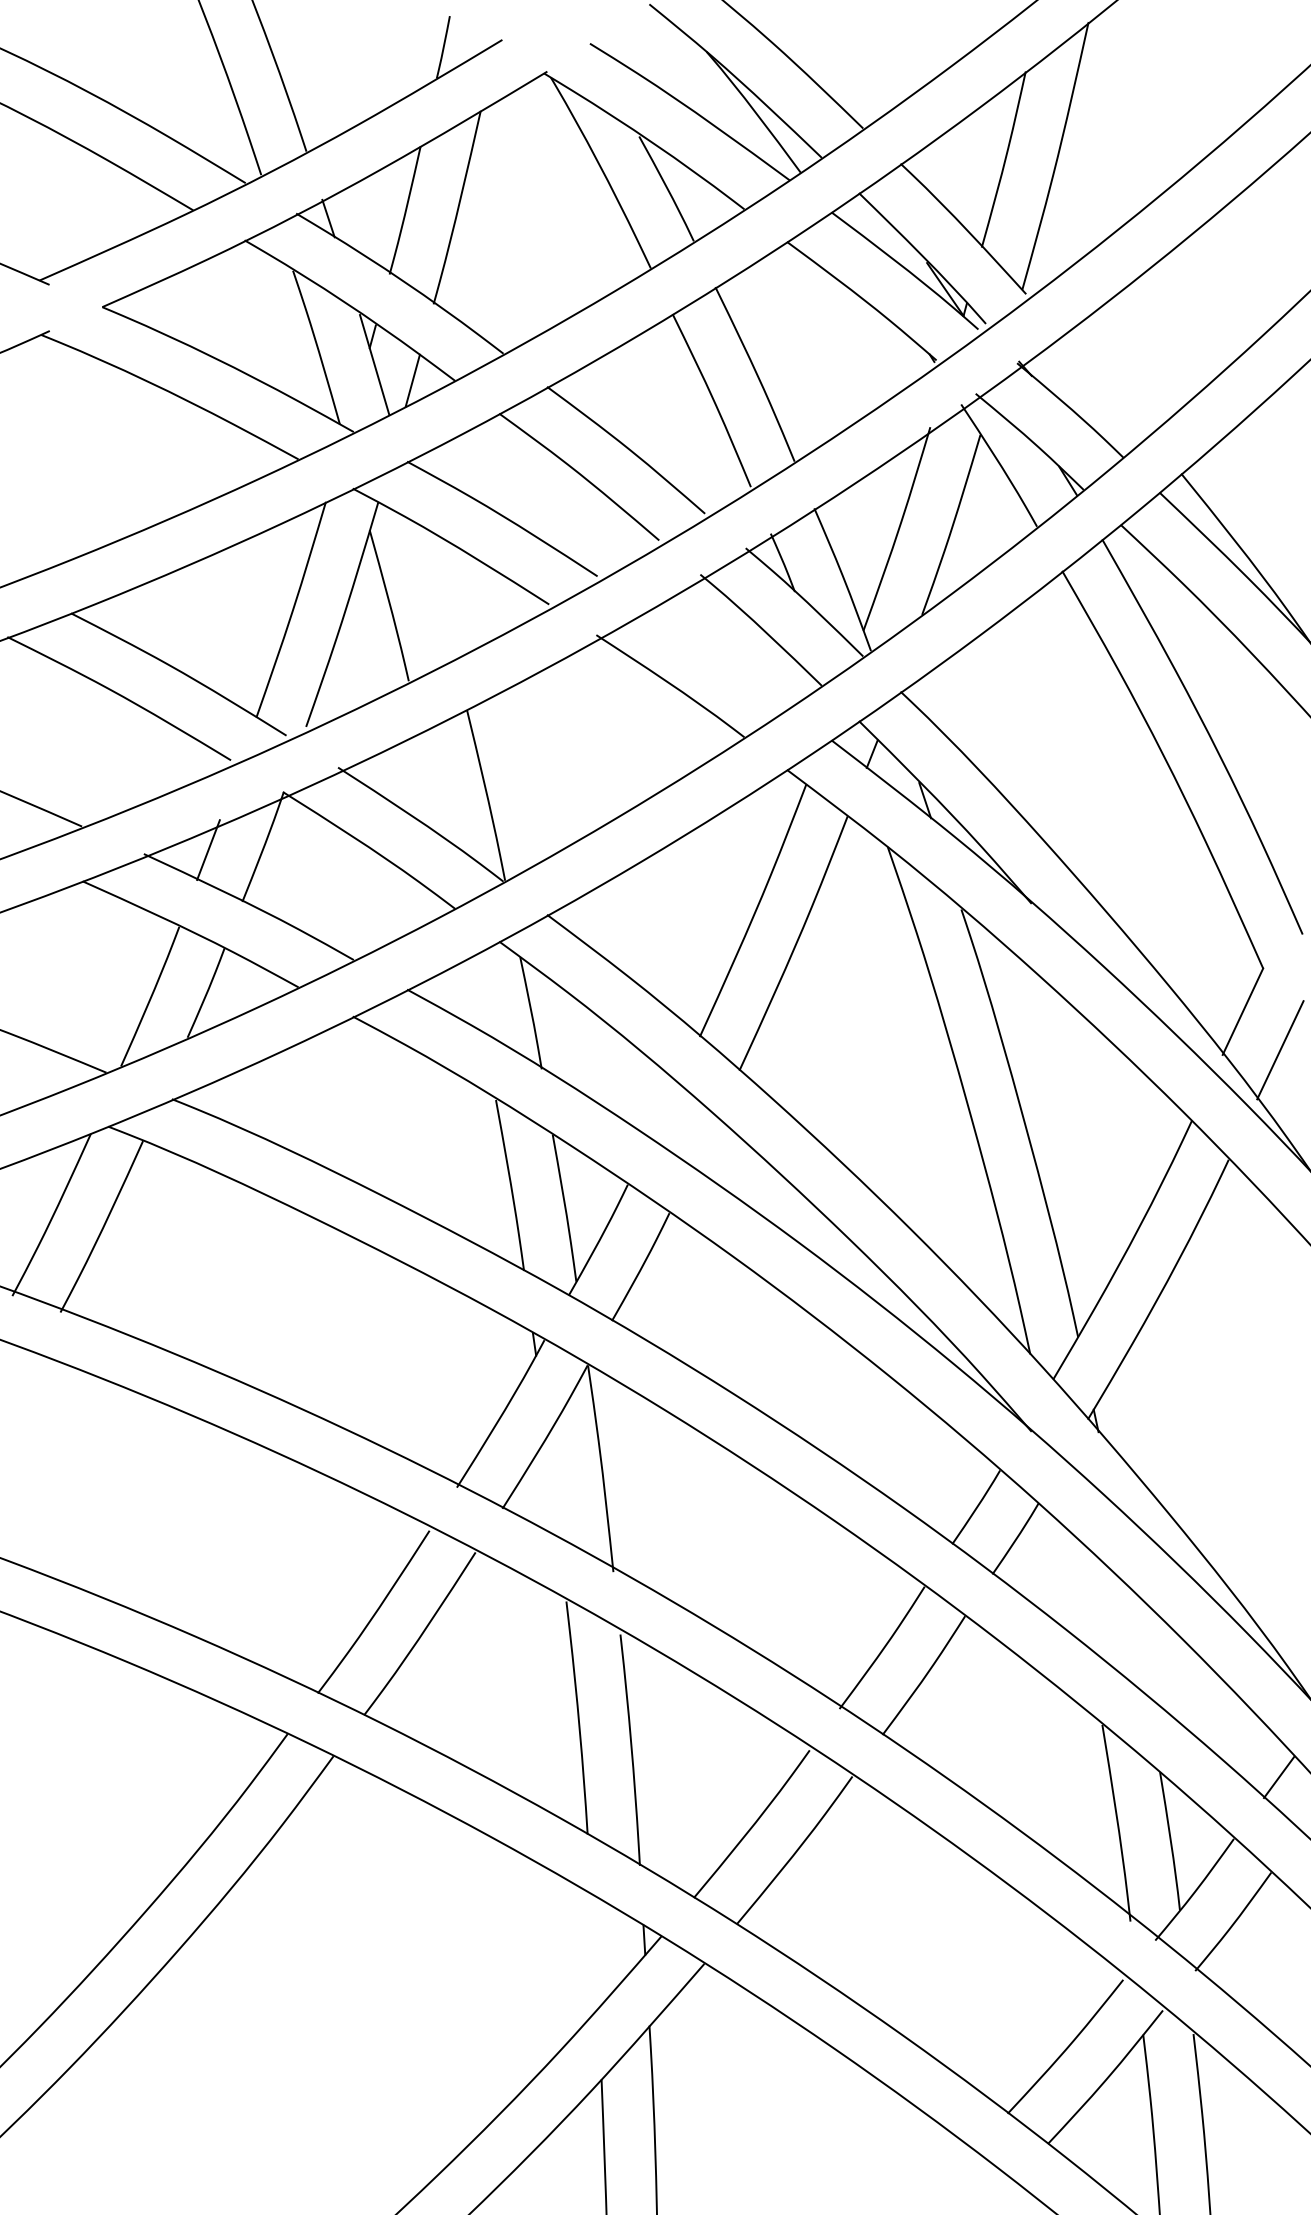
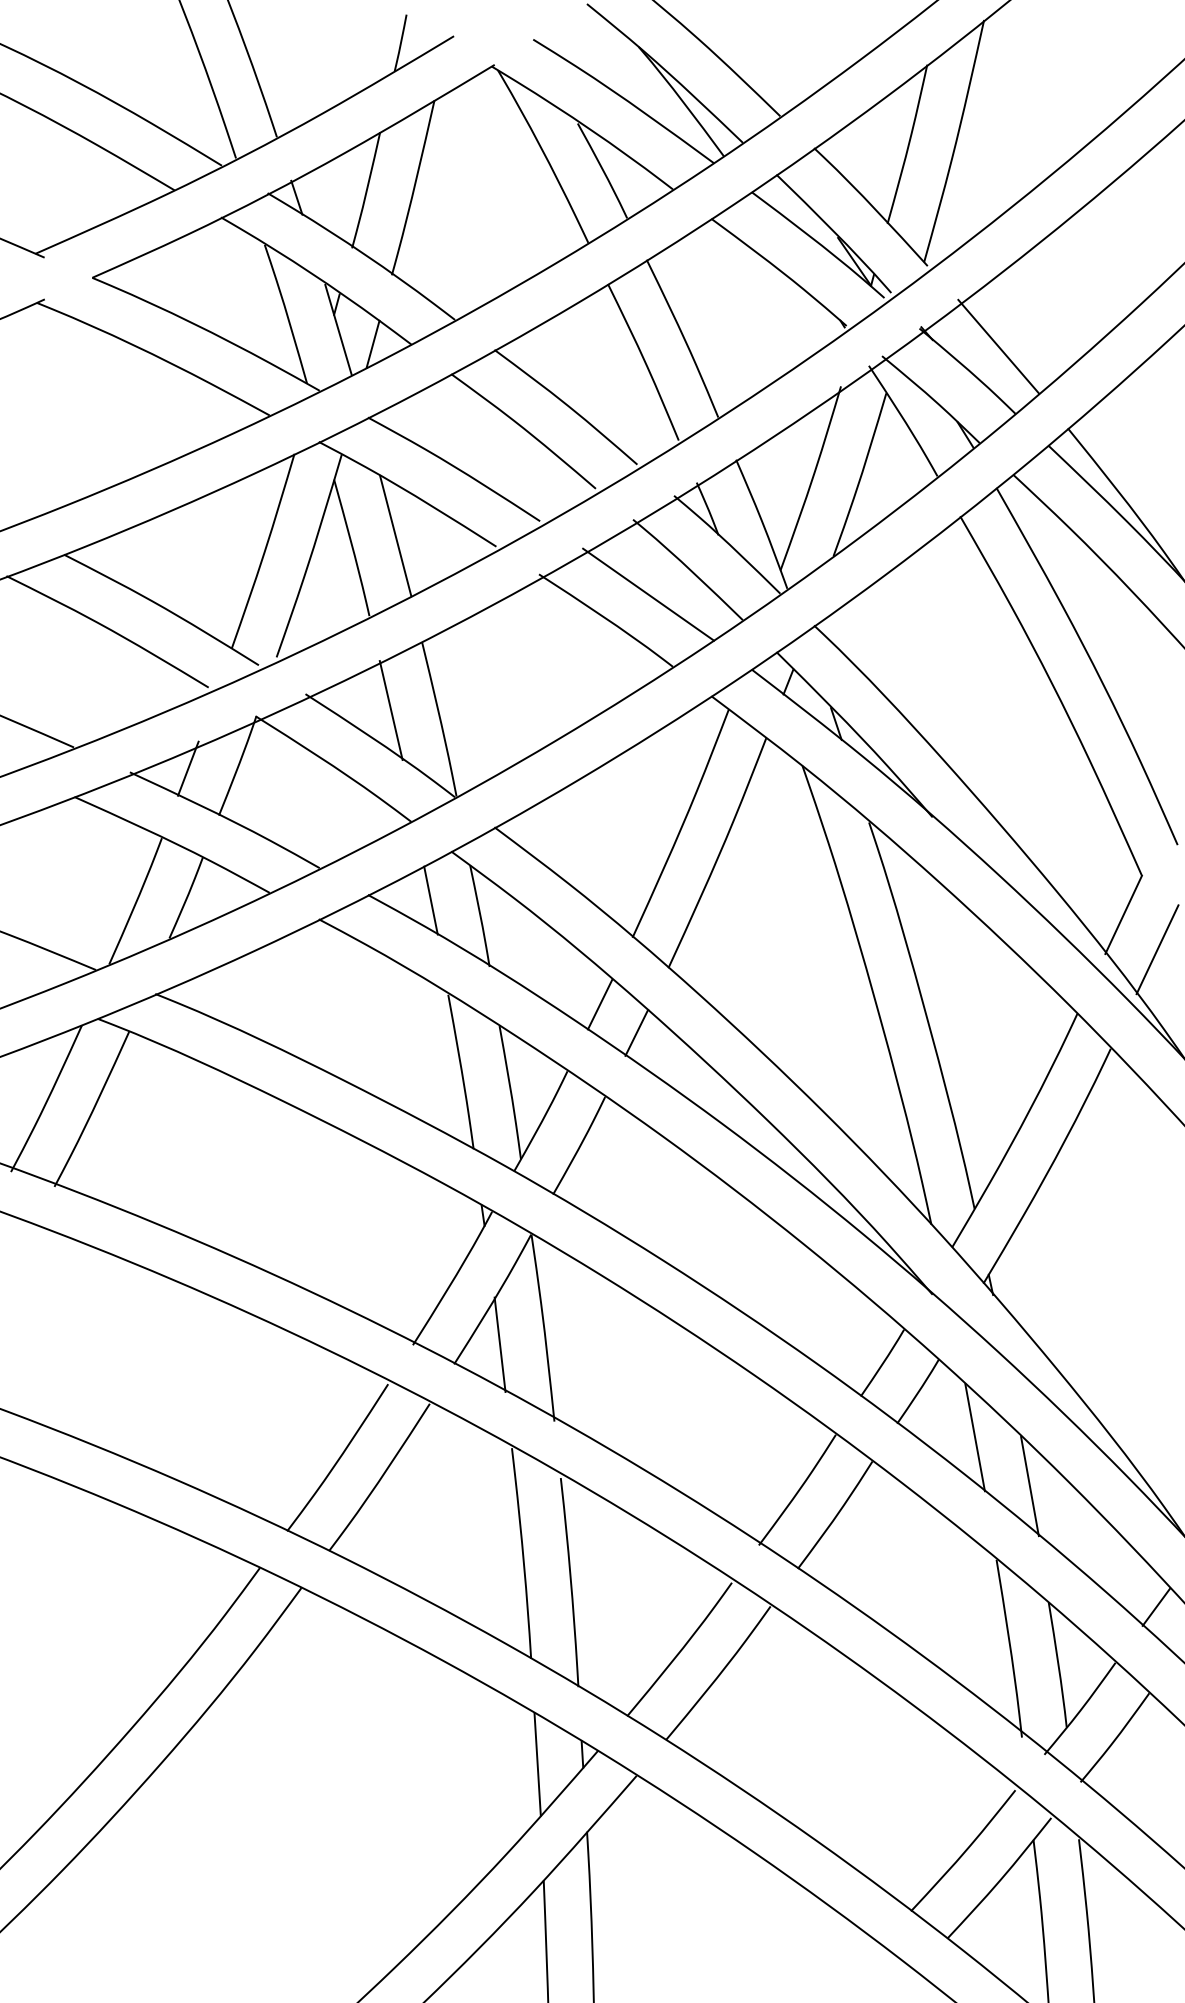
line: (1104, 383) -> (998, 346), added
line: (437, 592) -> (395, 535), added
line: (717, 657) -> (648, 594), added
line: (432, 785) -> (390, 710), added
line: (476, 995) -> (430, 900), added
line: (663, 1110) -> (599, 1004), added
line: (703, 1141) -> (635, 1032), added
line: (553, 1486) -> (500, 1344), added
line: (1078, 1589) -> (974, 1437), added
line: (1139, 1643) -> (1030, 1486), added
line: (594, 1951) -> (537, 1764), added

